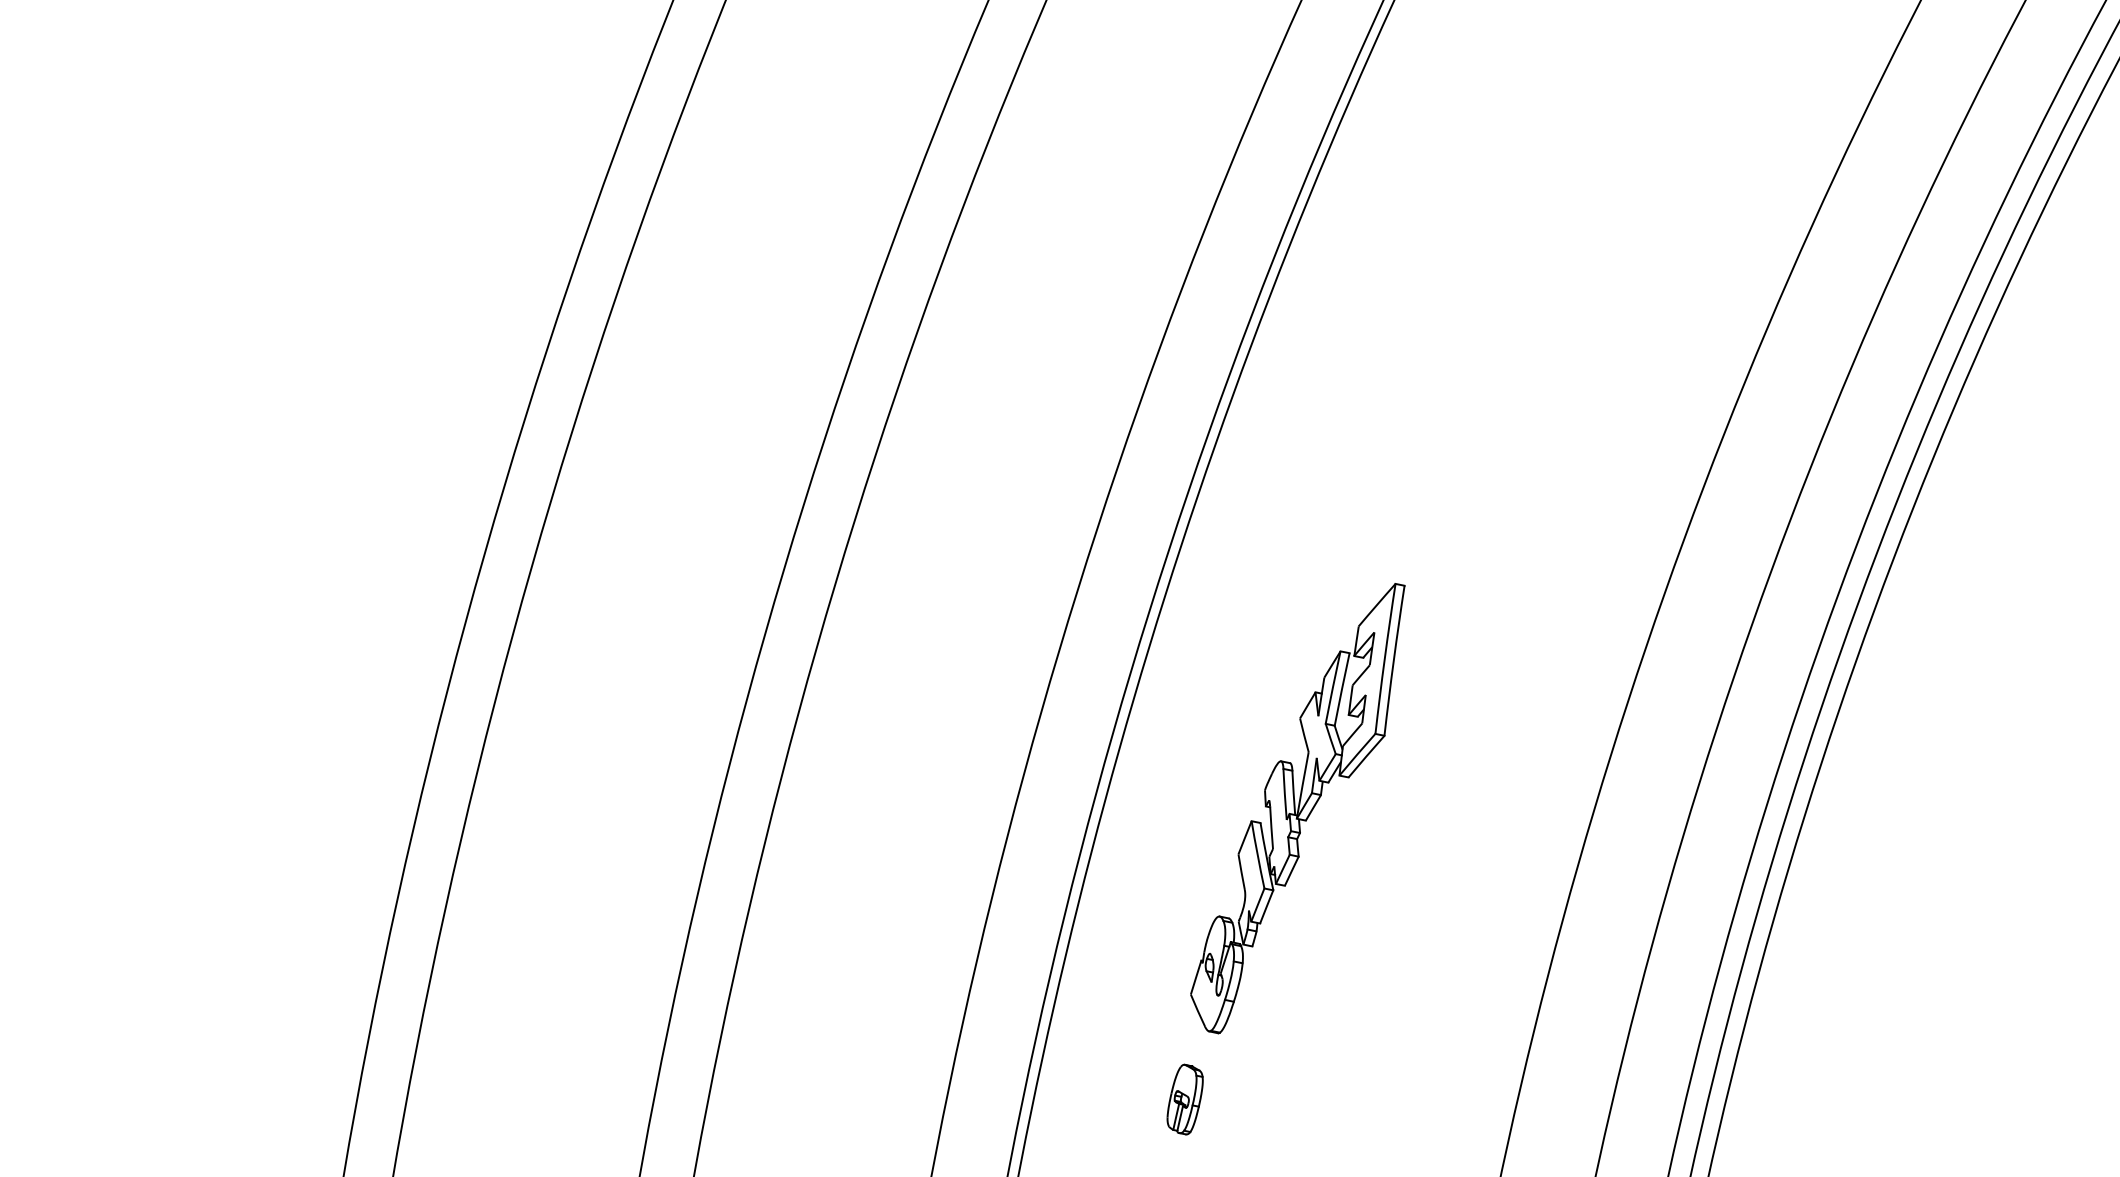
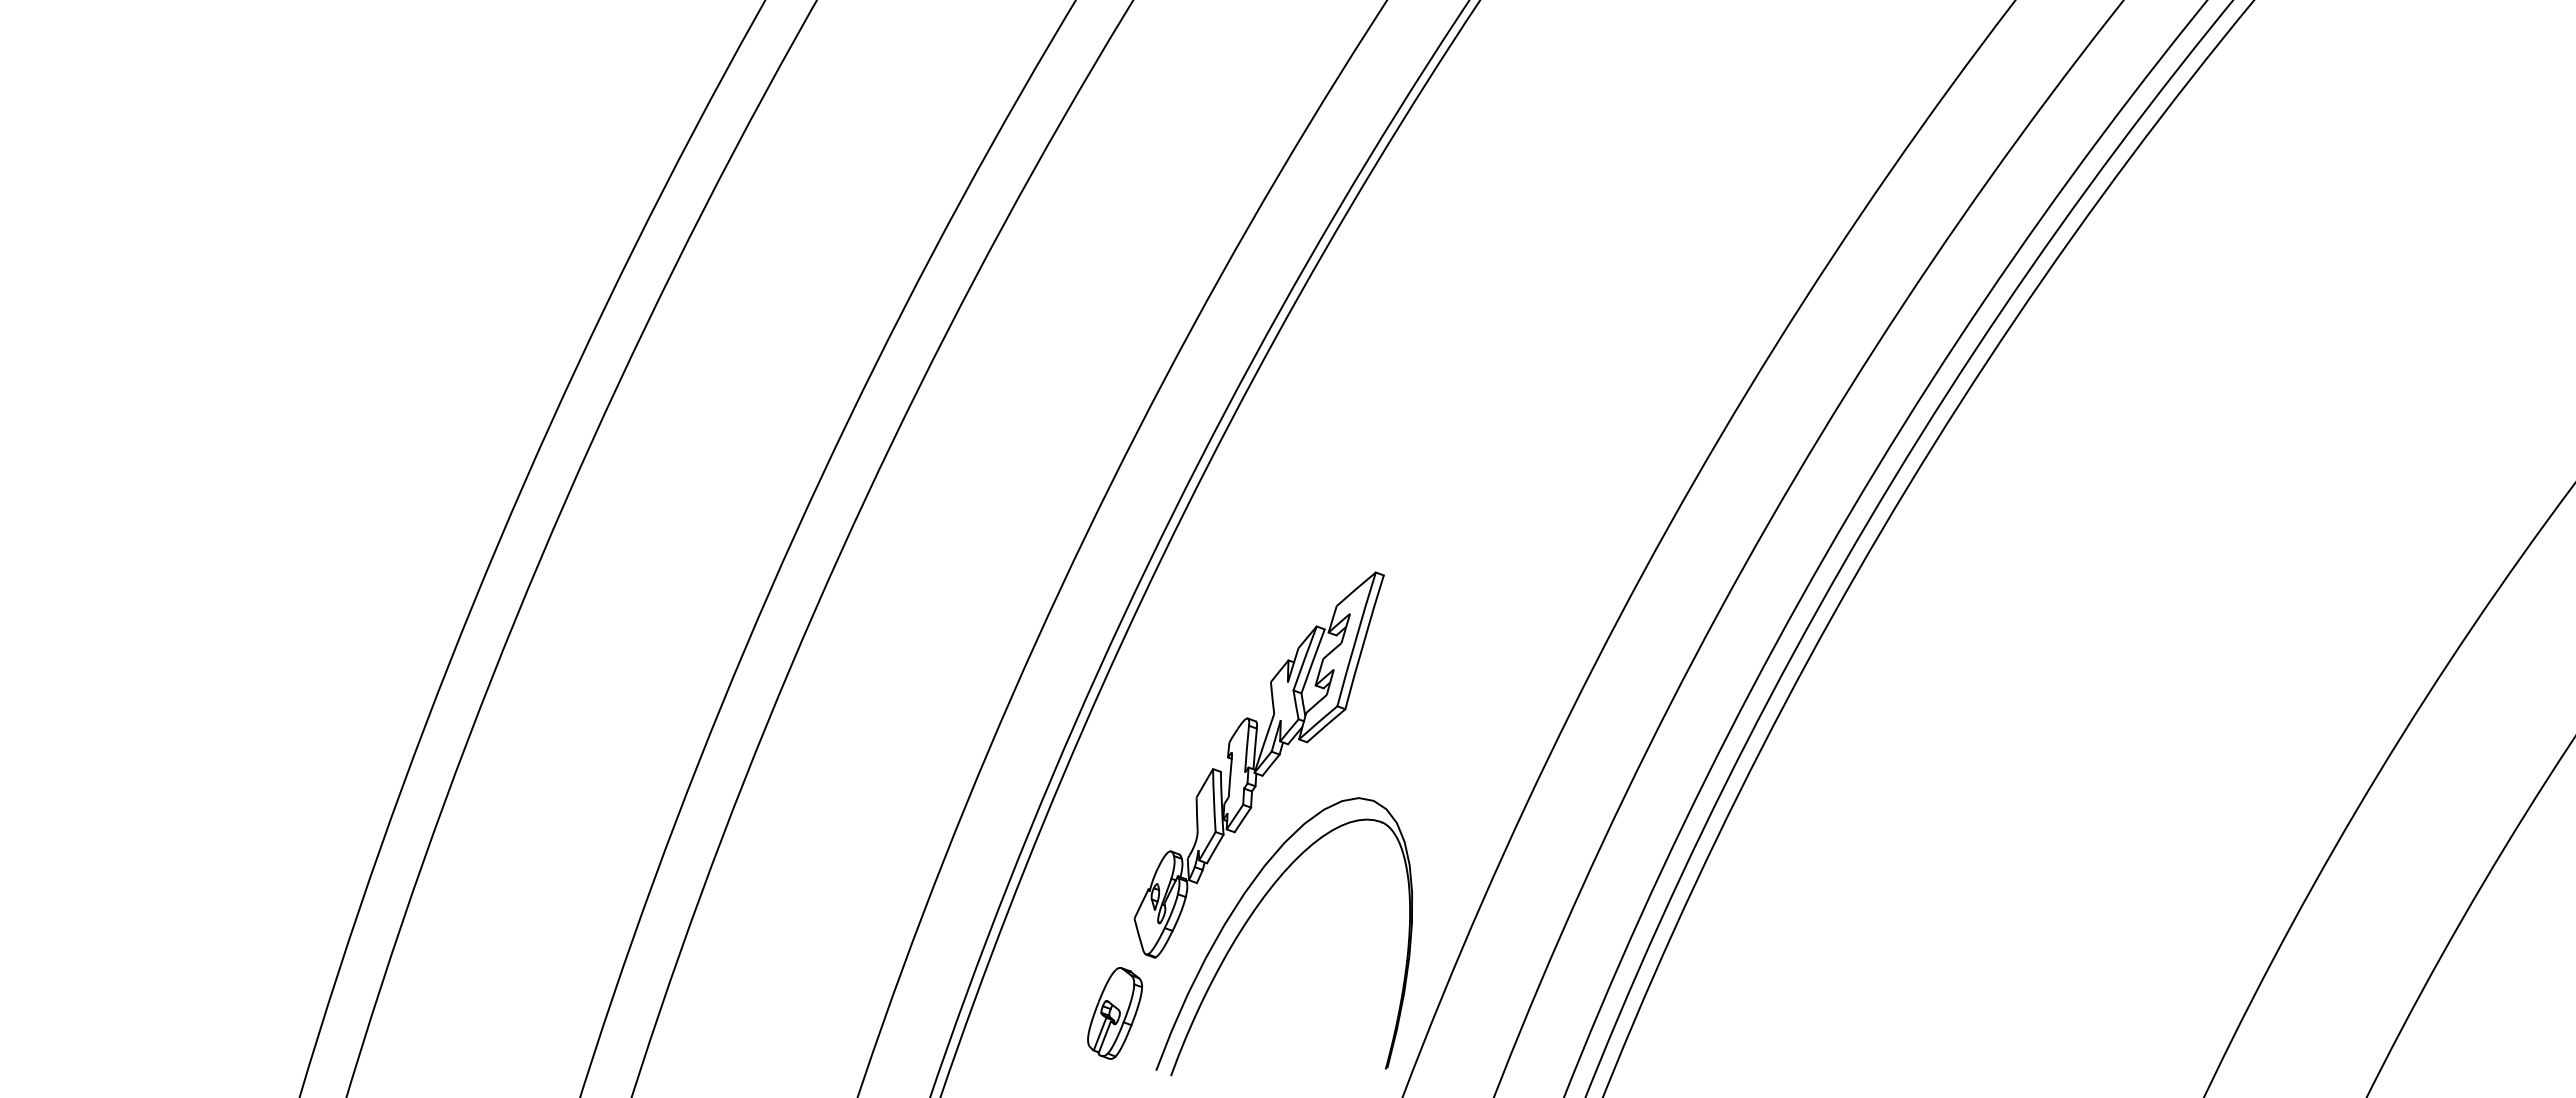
part: (1317, 972) -> (1252, 915), added
part: (1185, 1099) -> (1115, 1013), size x1.43

